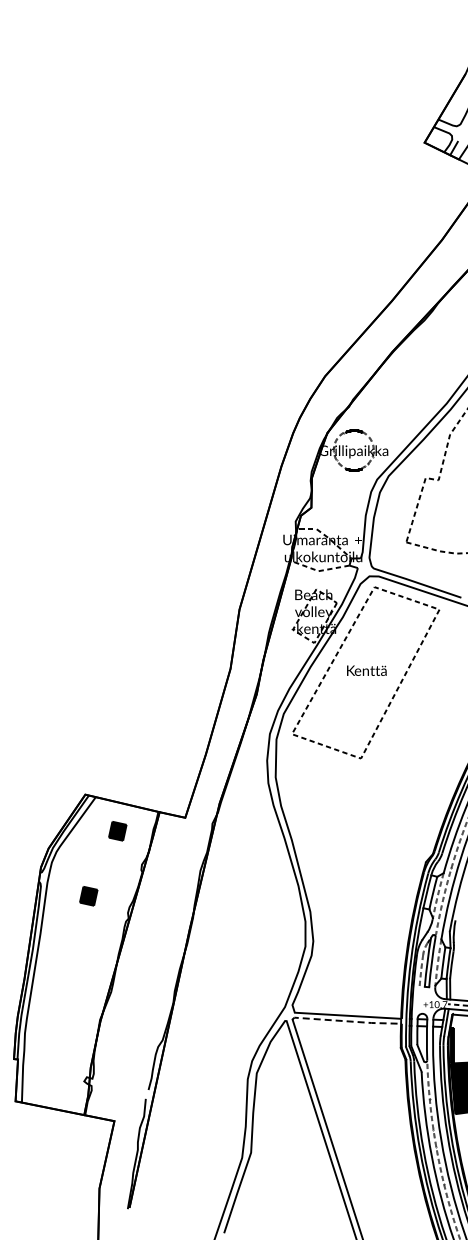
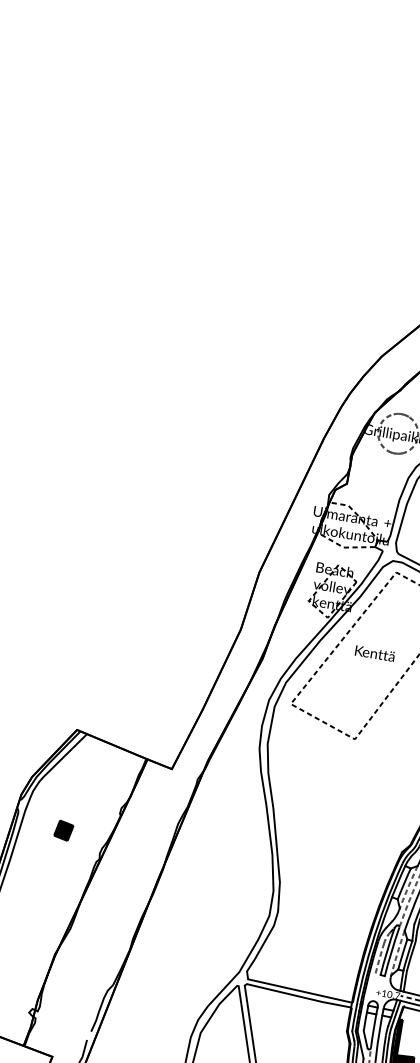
part: (117, 831) -> (102, 771), removed
line: (346, 1021) -> (297, 996), dashed -> solid

